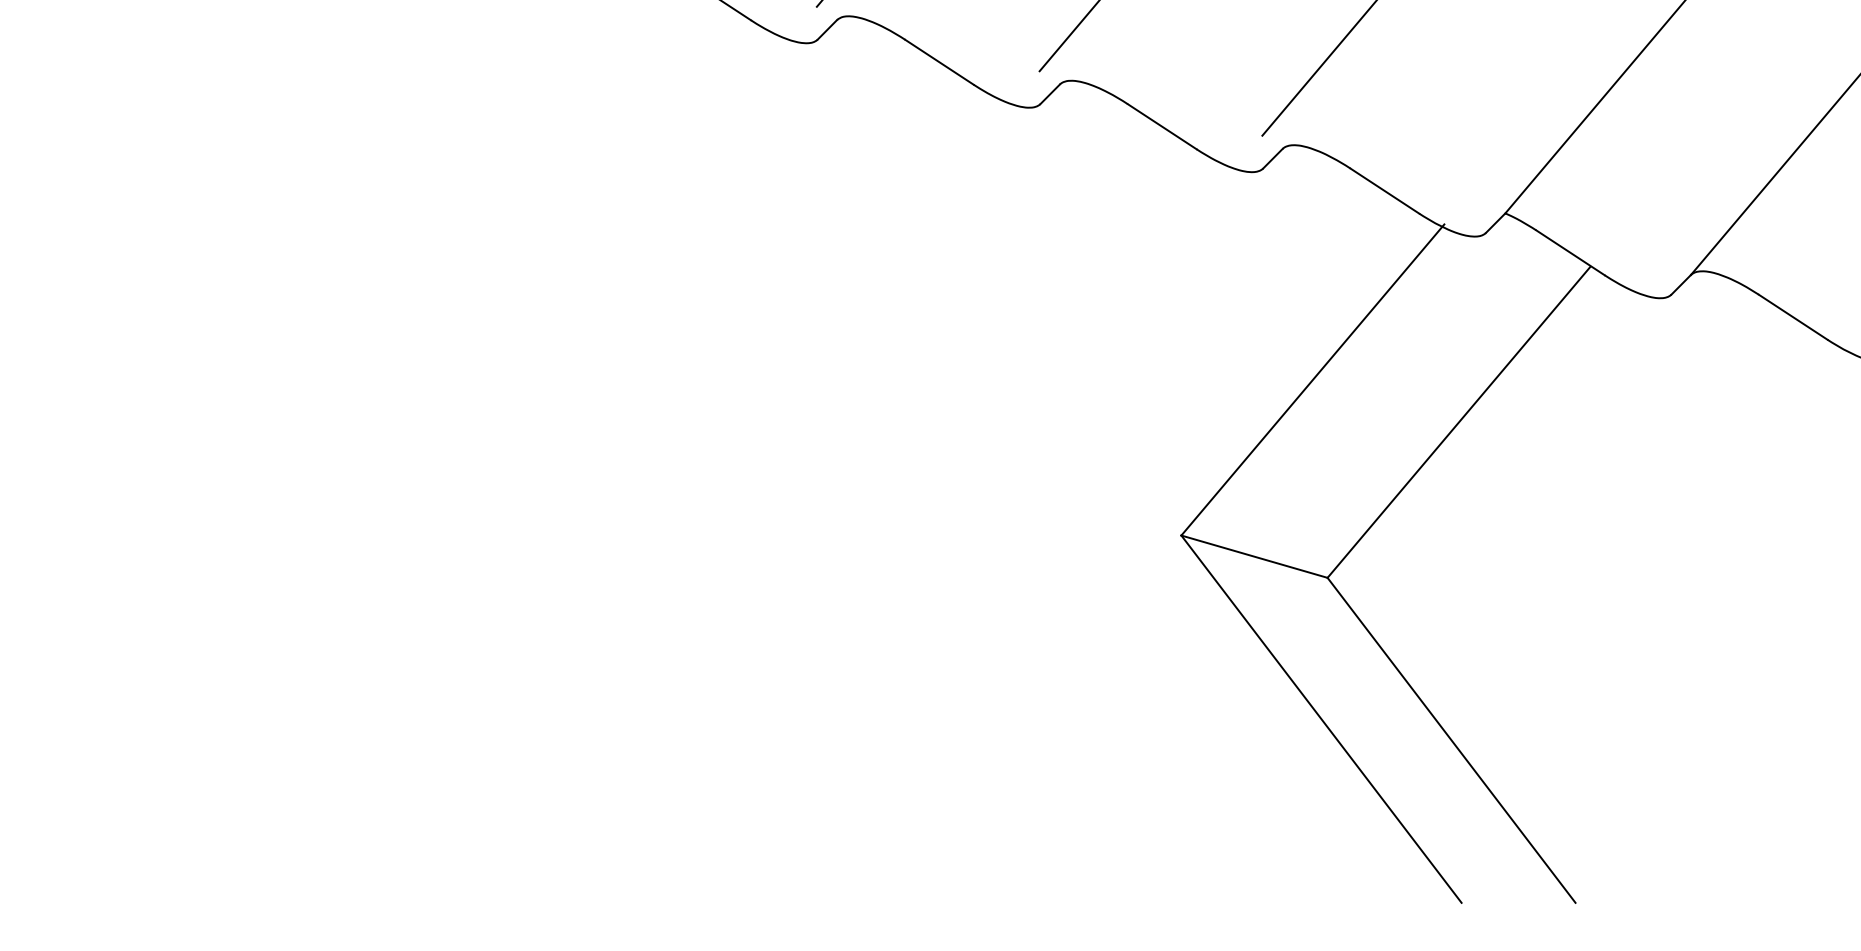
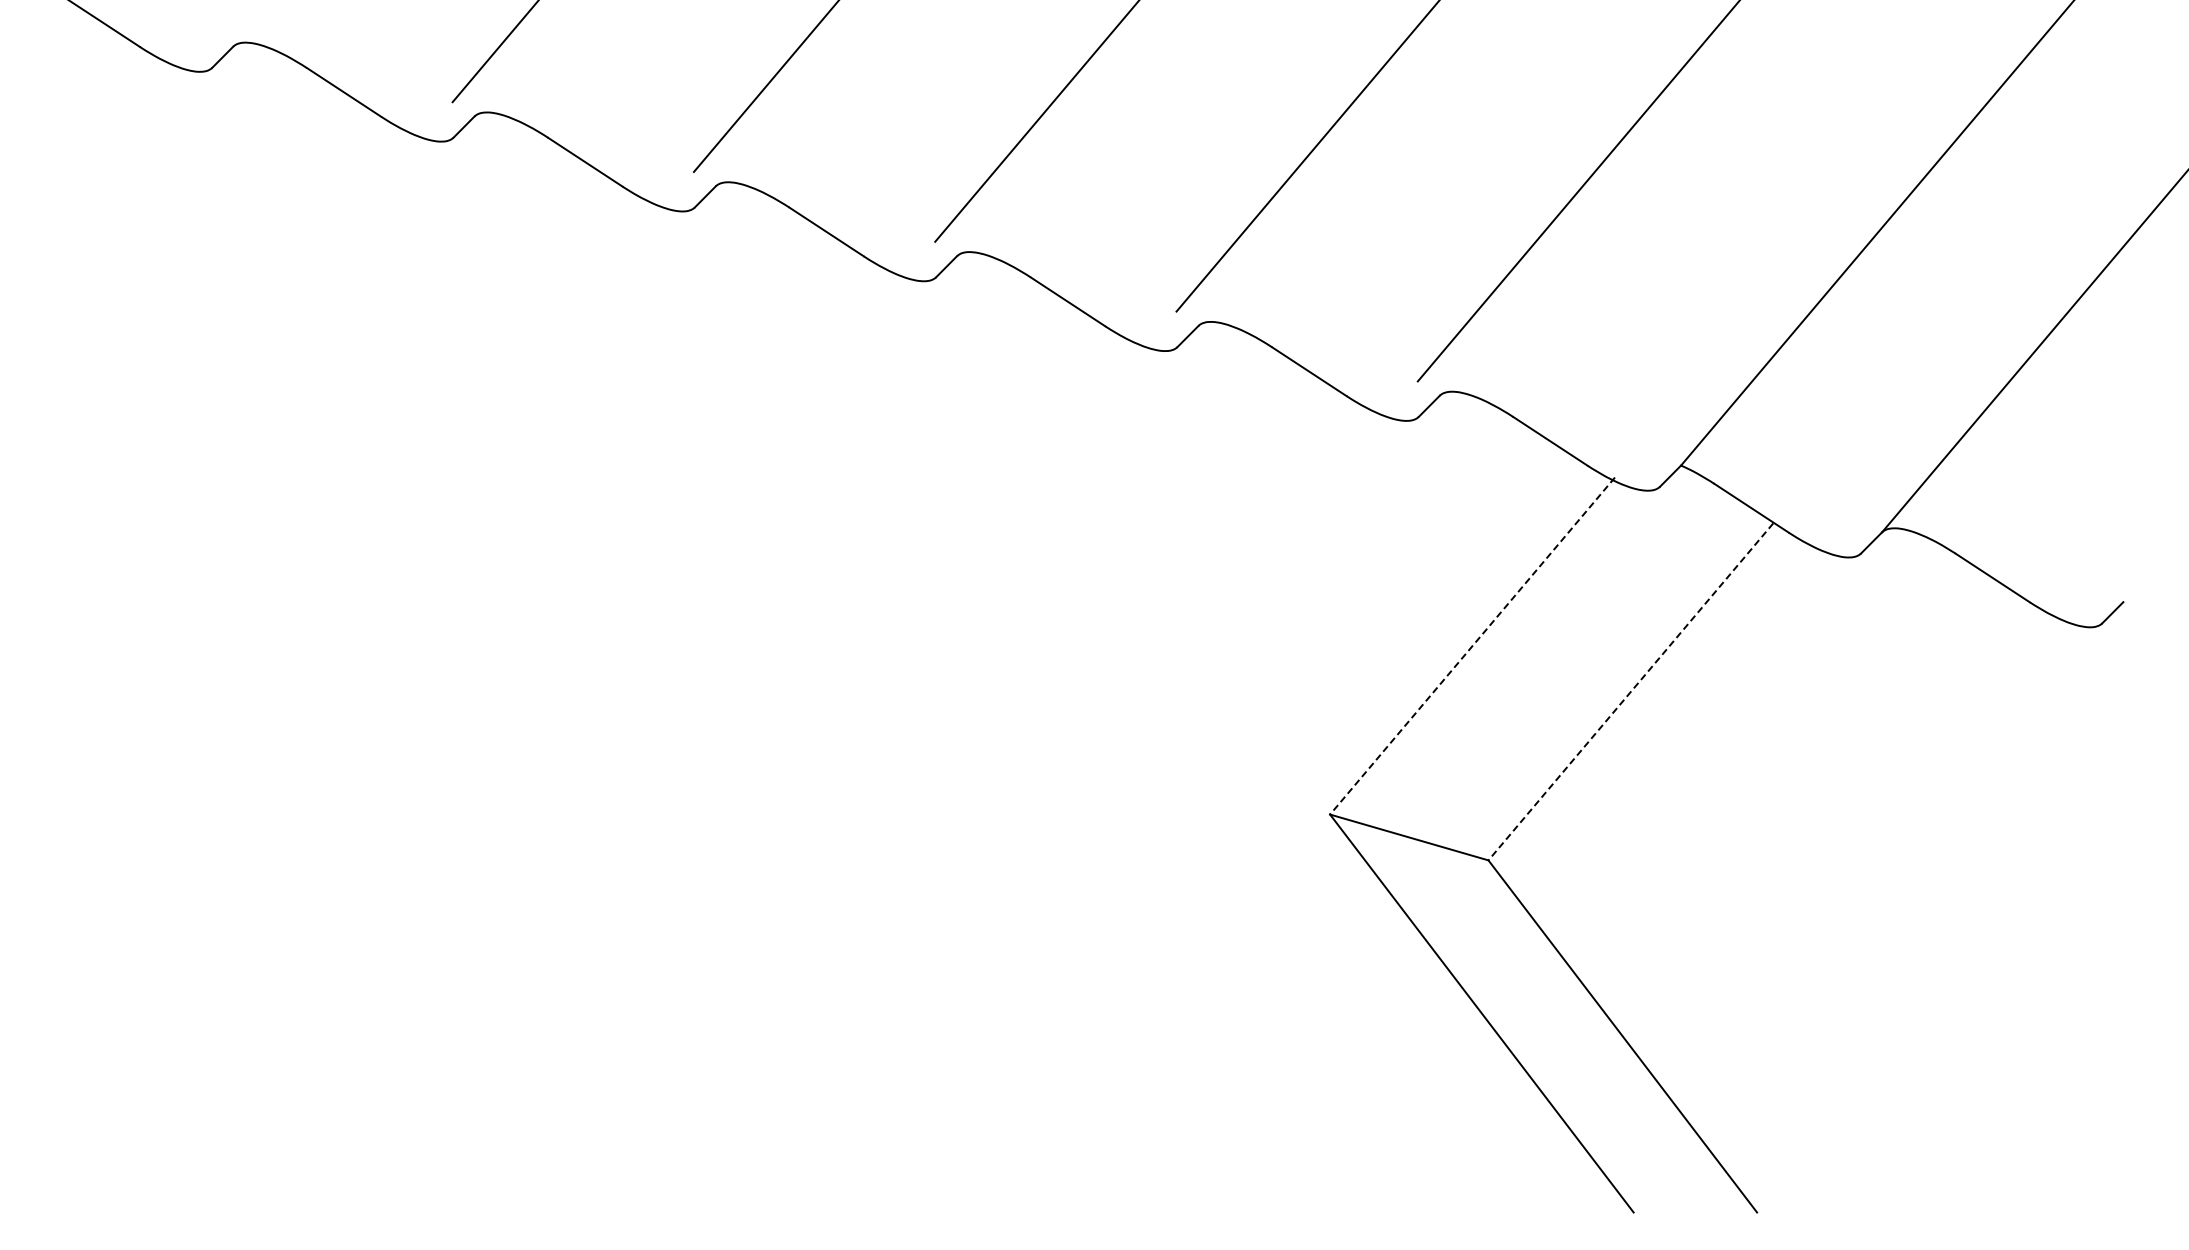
line: (1312, 380) -> (1472, 646), solid -> dashed
line: (1458, 421) -> (1630, 691), solid -> dashed

